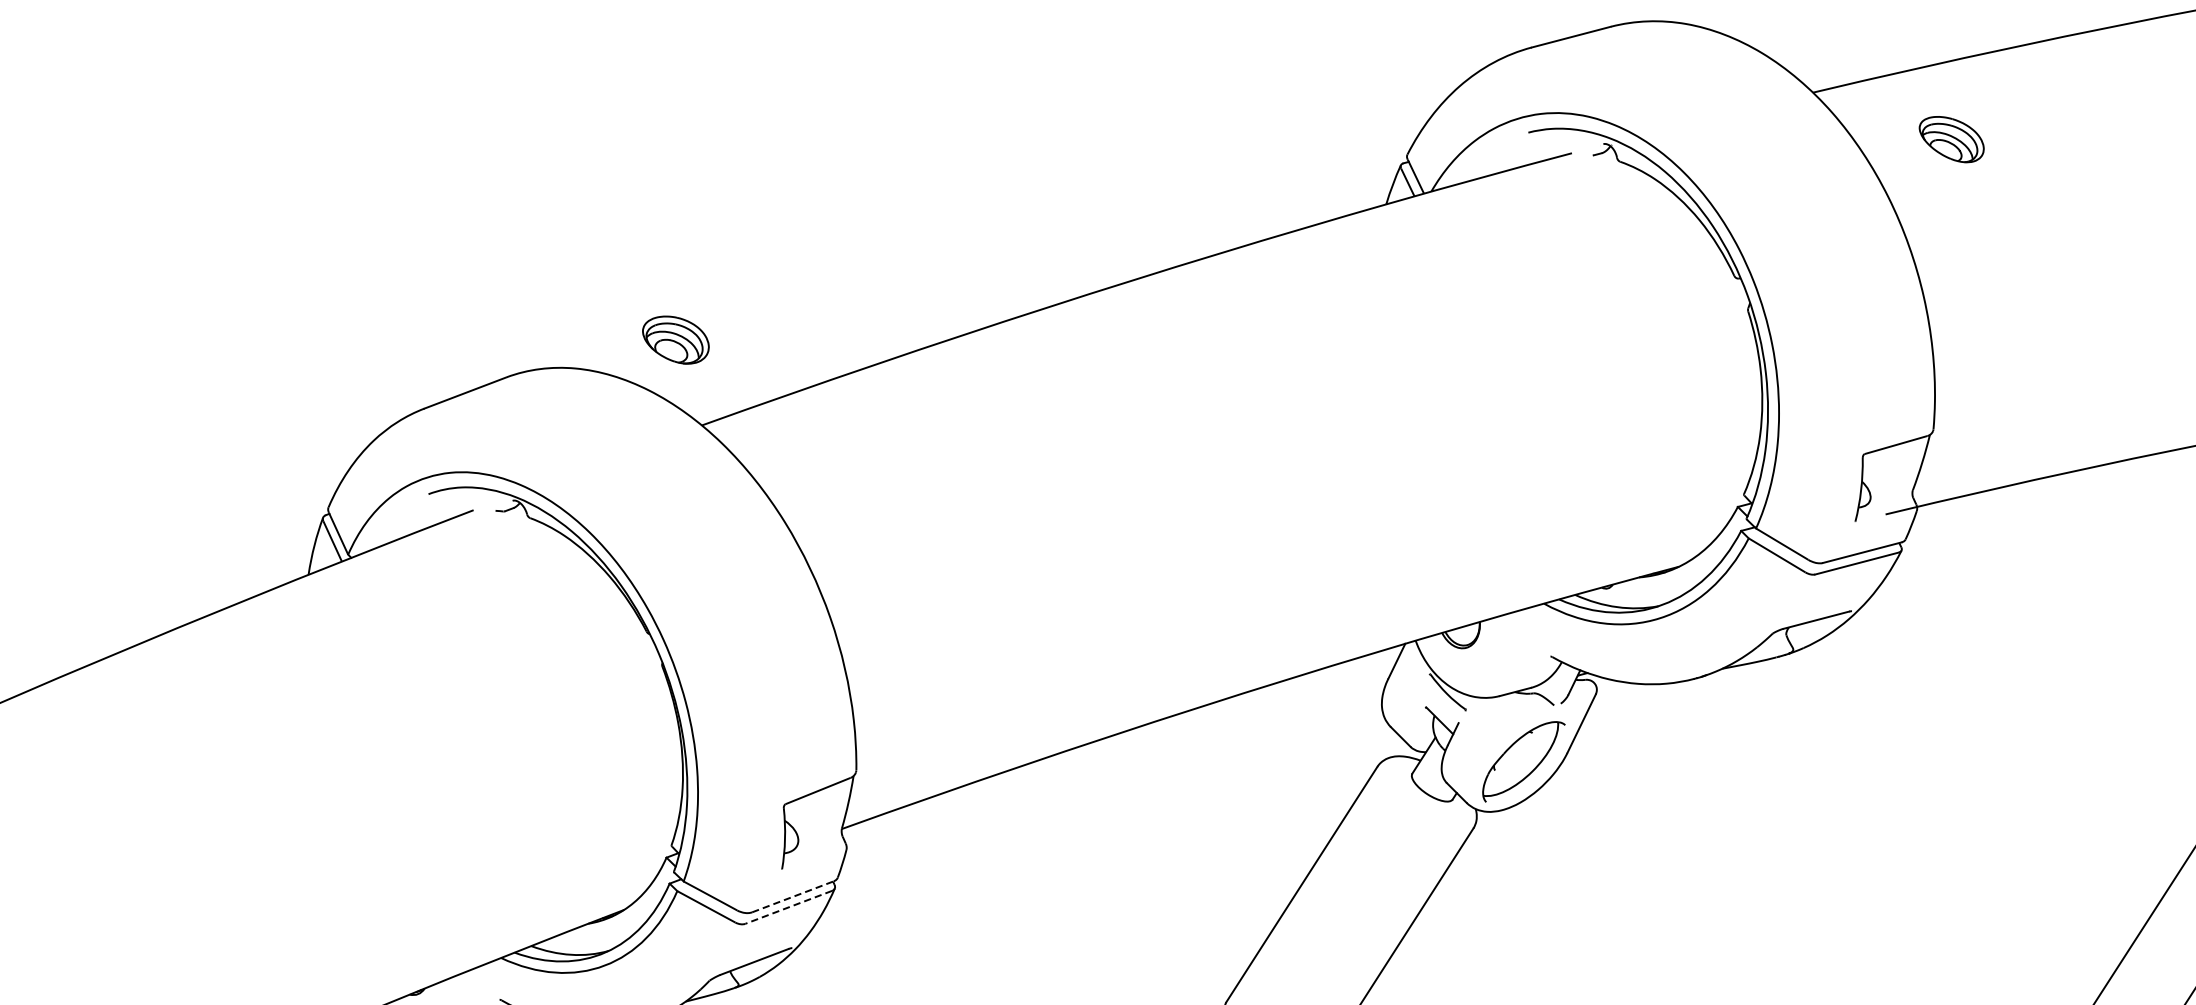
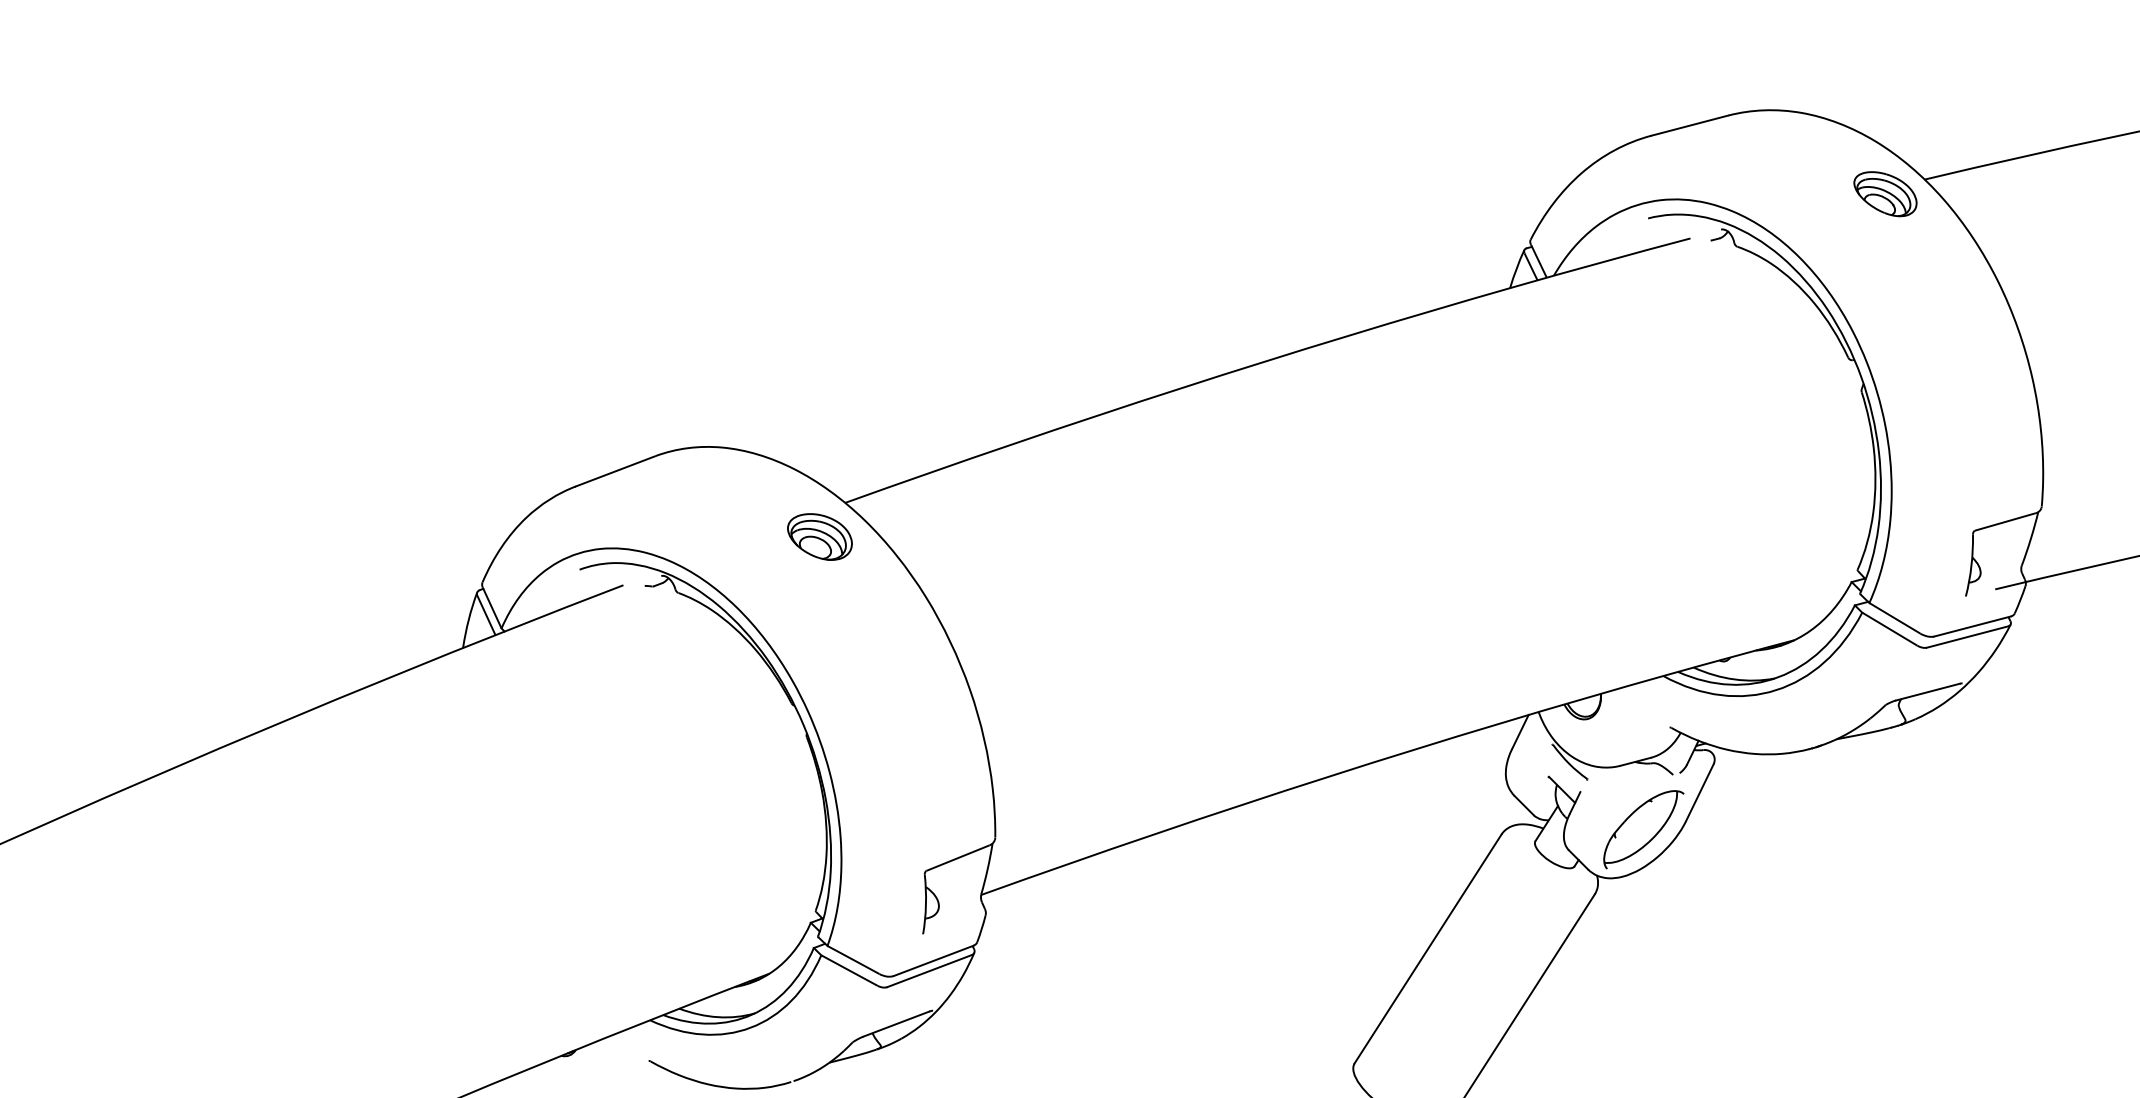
part: (1951, 139) -> (1885, 194), moved
part: (675, 339) -> (819, 536), moved
line: (793, 896) -> (934, 960), dashed -> solid
line: (788, 907) -> (929, 971), dashed -> solid

